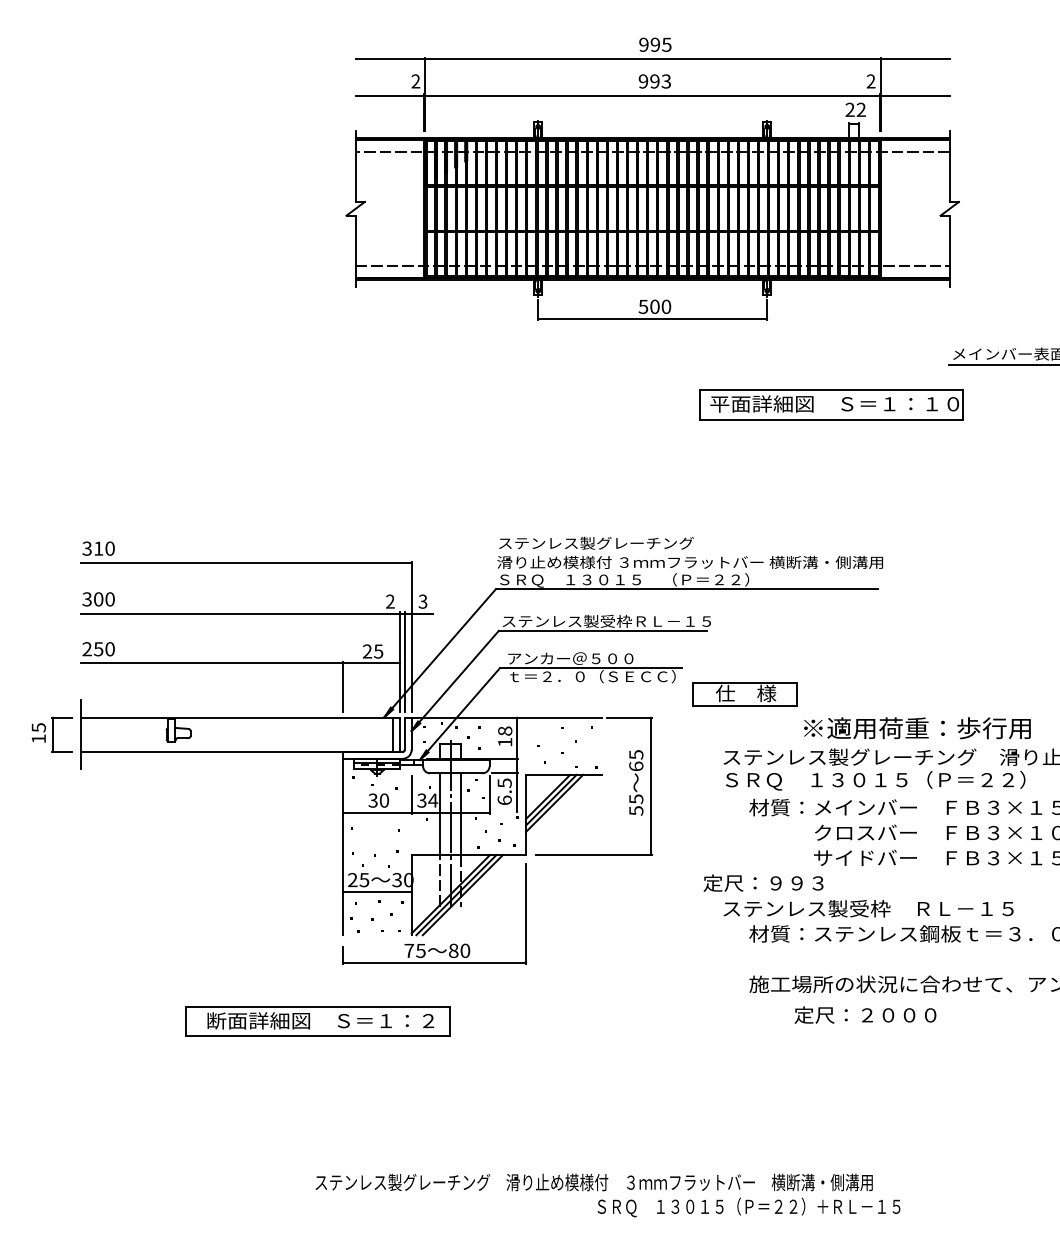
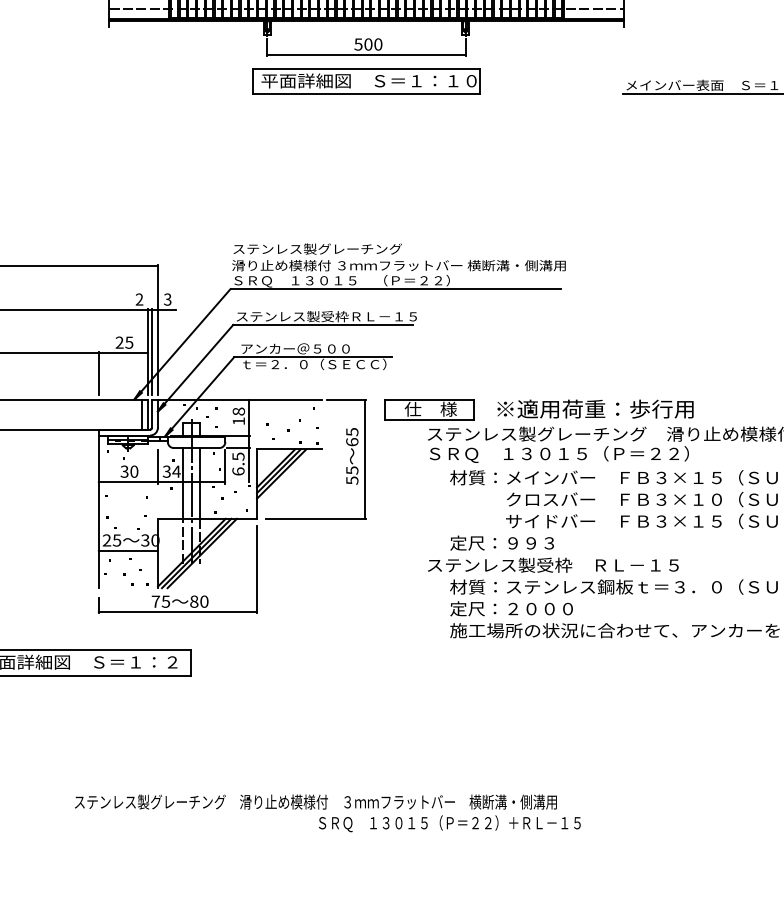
part: (831, 404) -> (366, 81), moved
part: (744, 694) -> (429, 410), moved
text: (763, 882) -> (502, 542), moved
text: (865, 1014) -> (511, 608), moved

